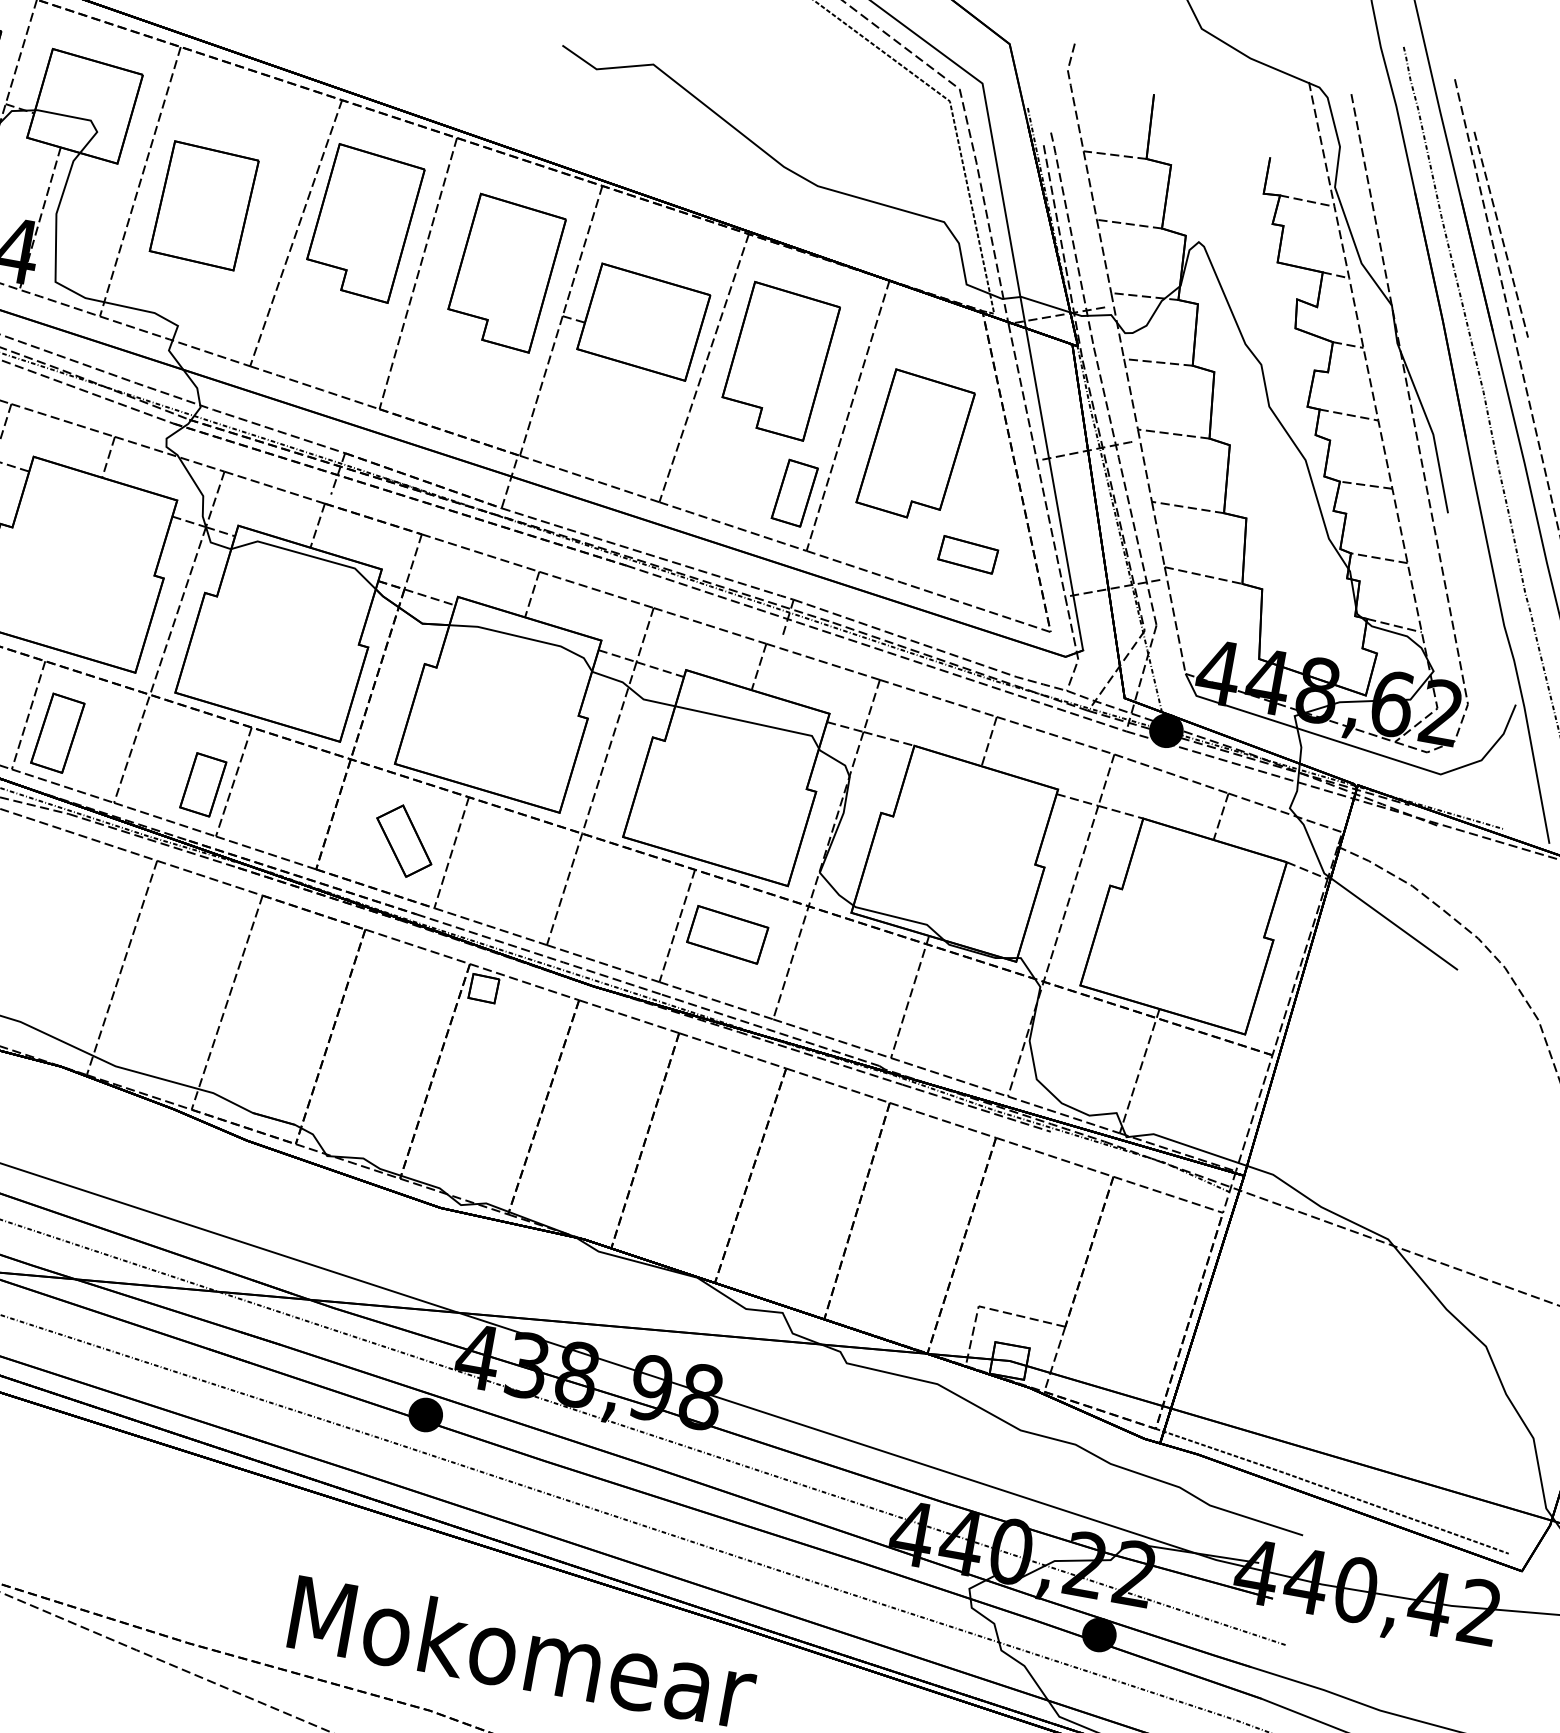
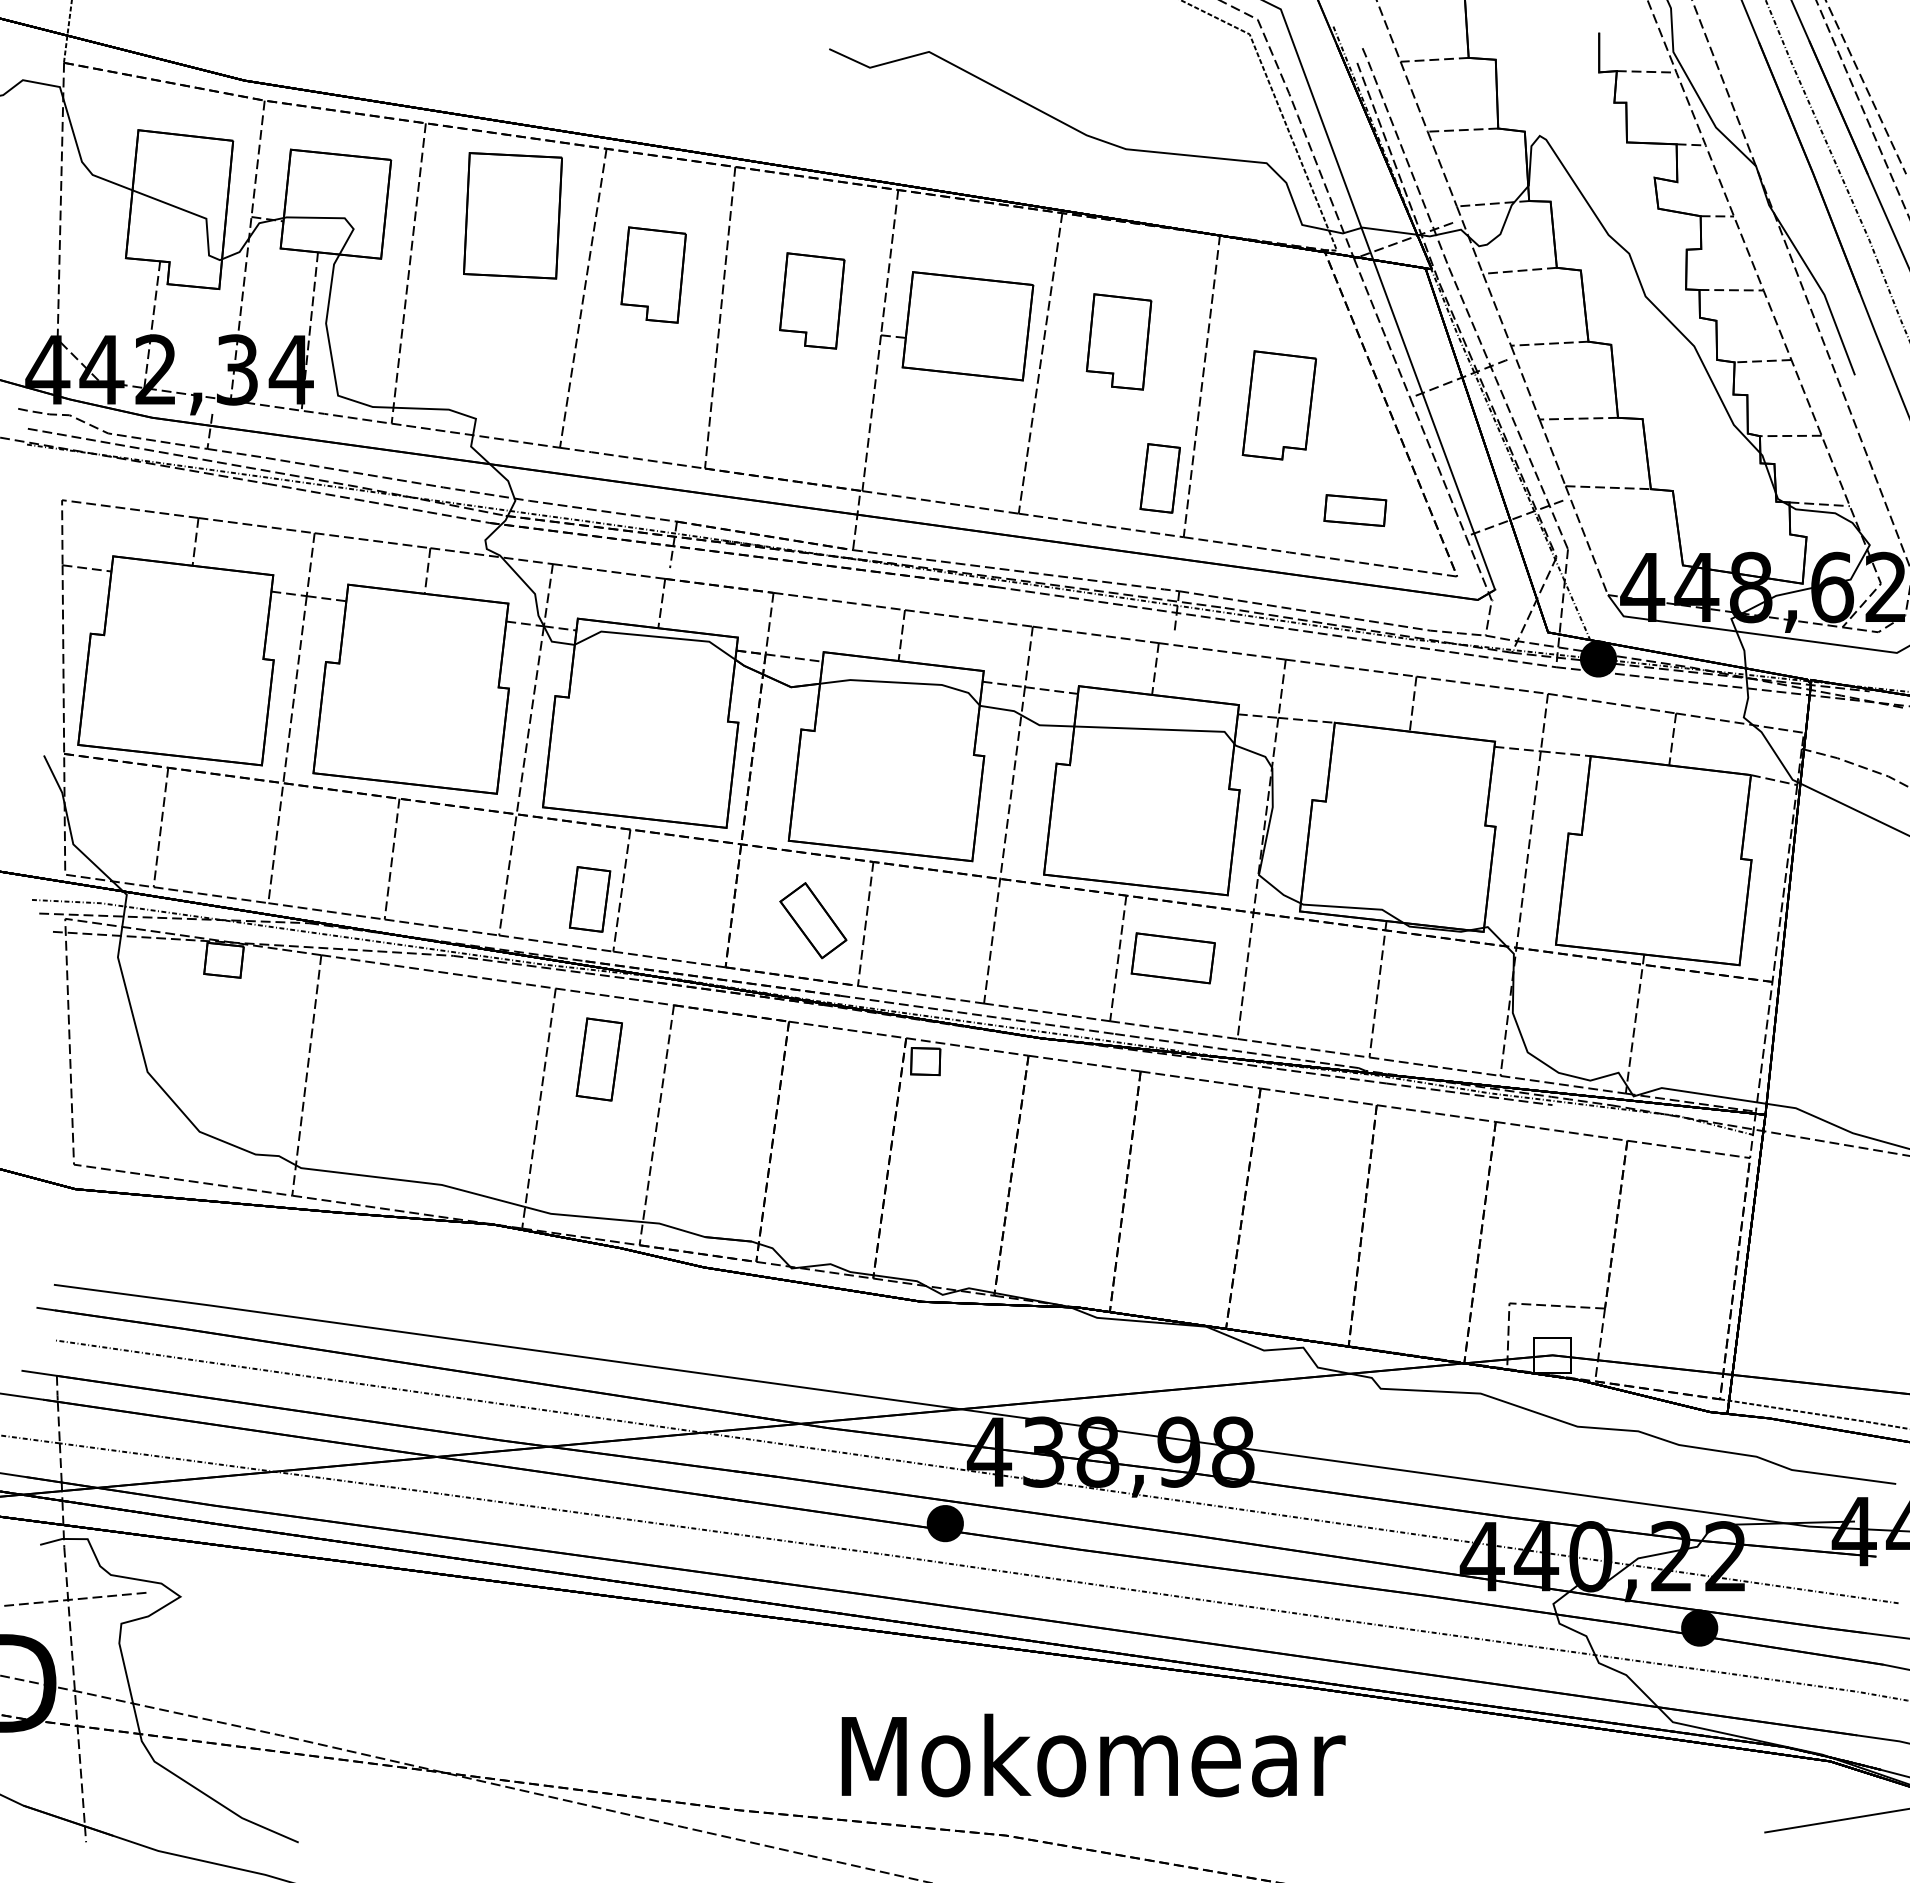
part: (203, 205) -> (512, 215), moved
part: (364, 223) -> (653, 274), size x0.6
part: (504, 272) -> (811, 300), size x0.6
part: (779, 360) -> (1118, 341), size x0.6
part: (916, 446) -> (1279, 405), size x0.7
part: (57, 733) -> (598, 1059), moved

